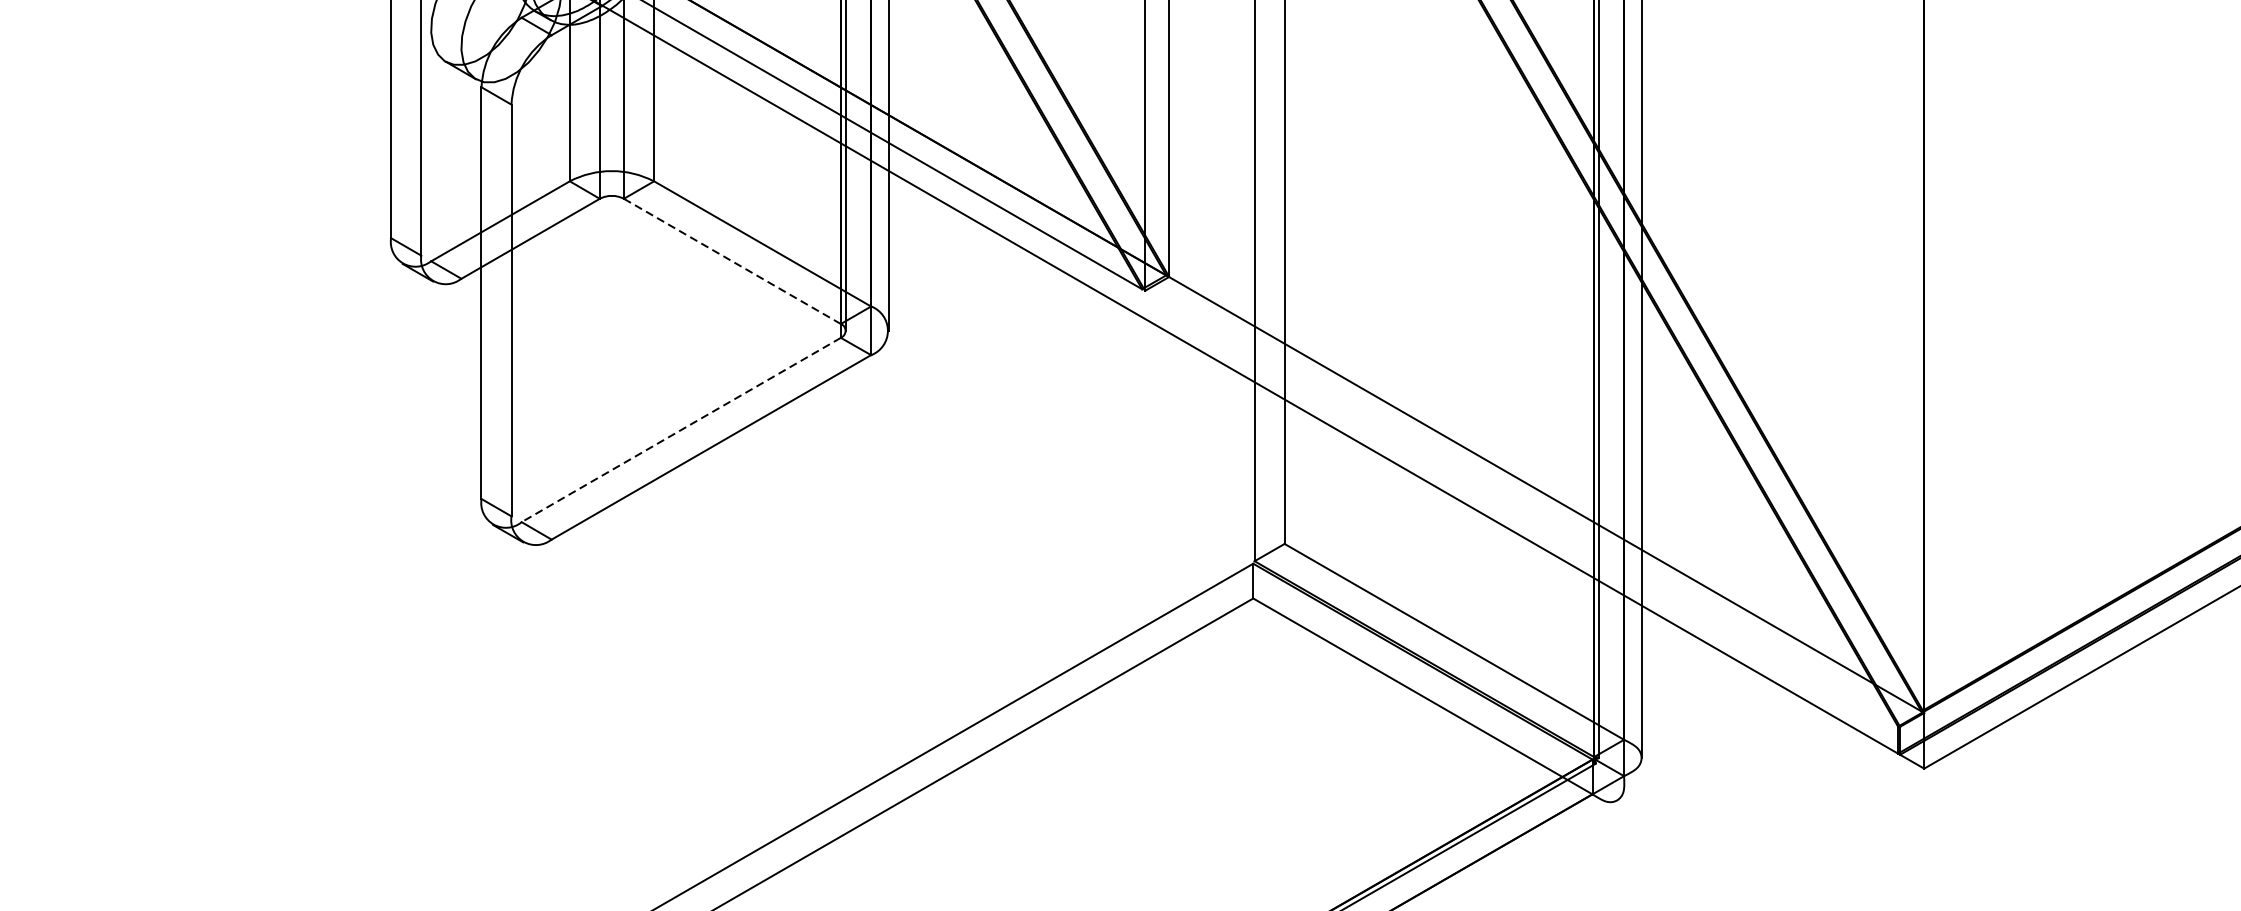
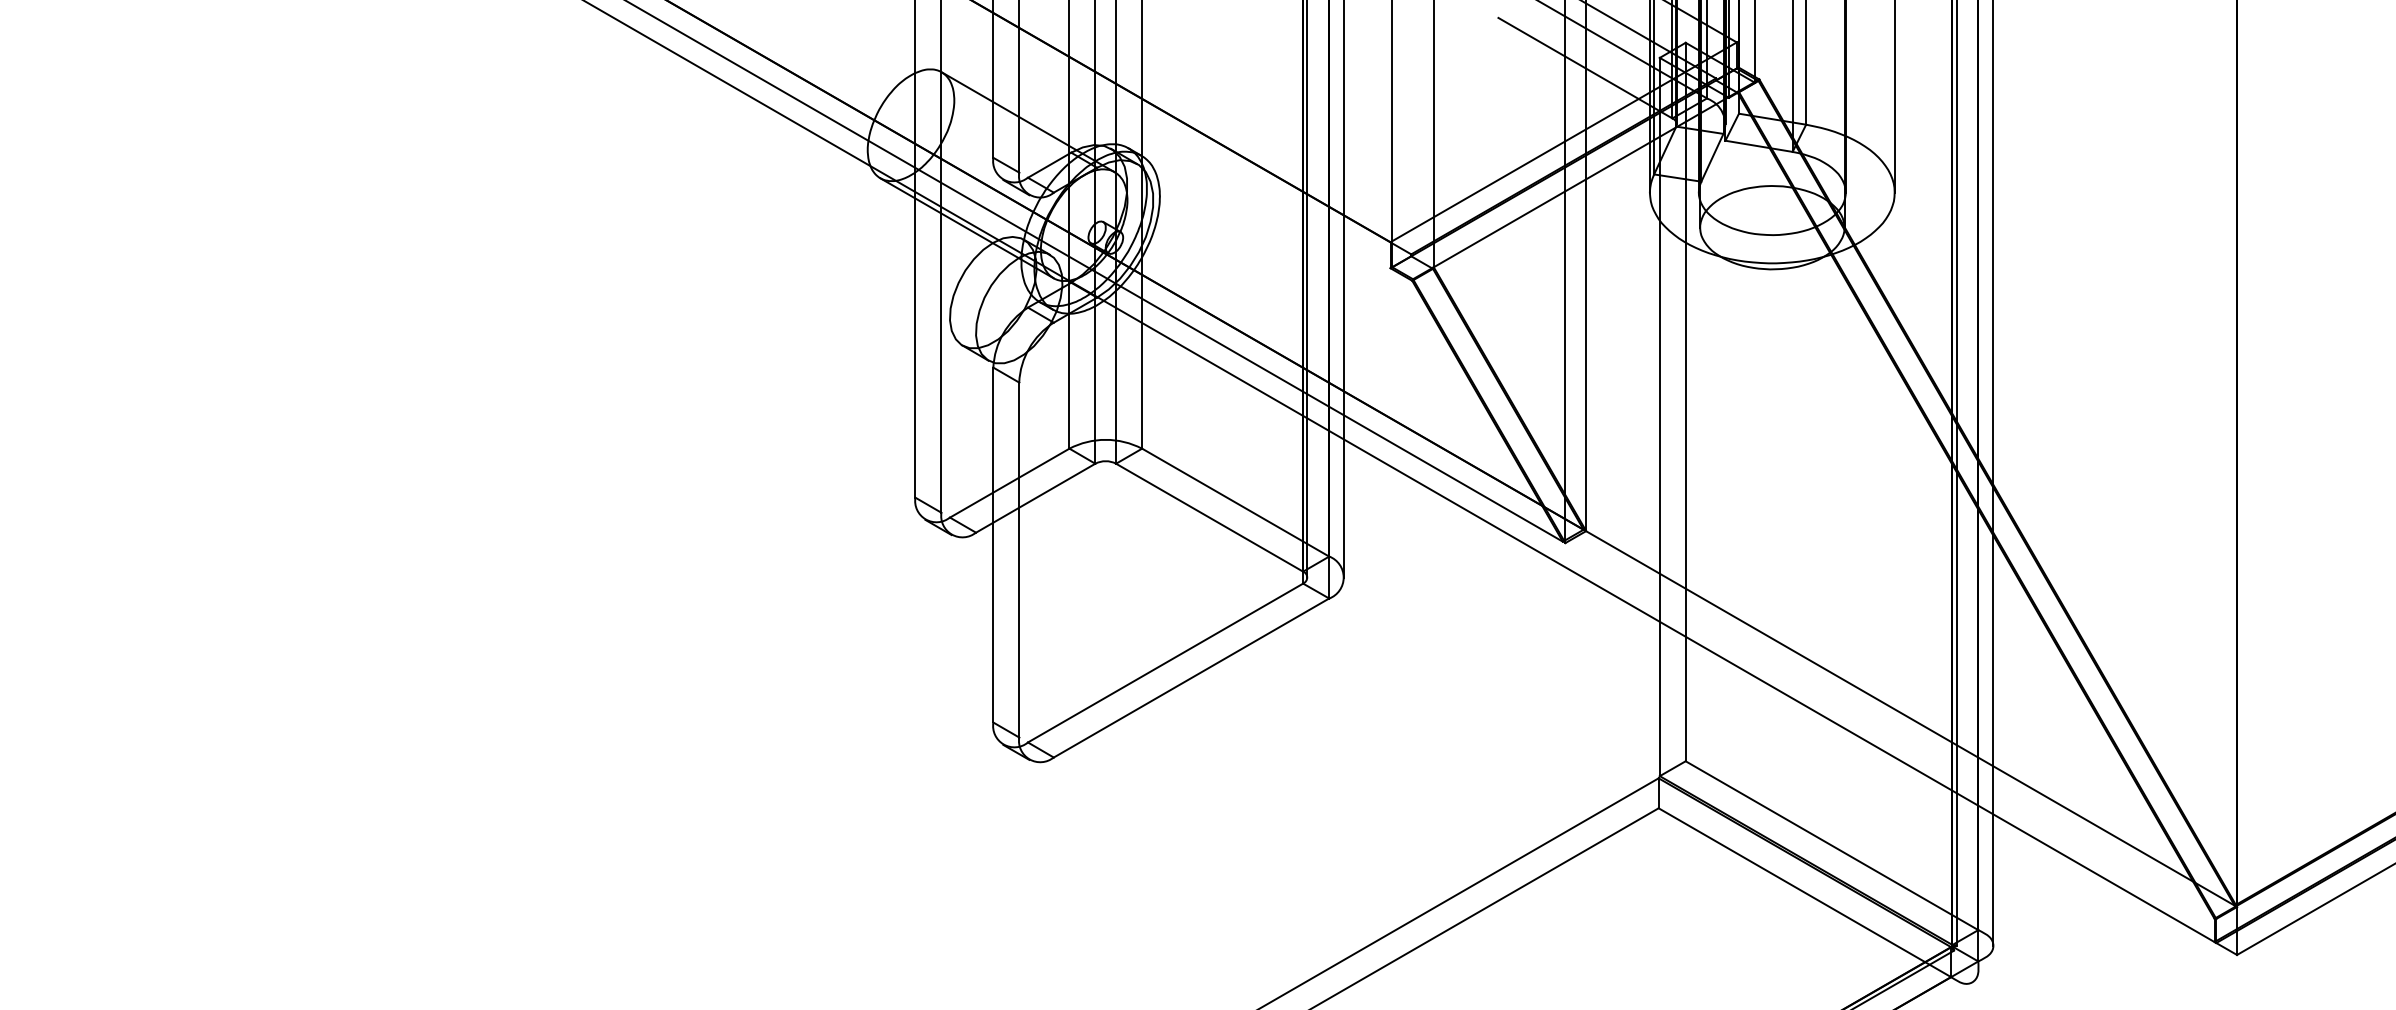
line: (732, 261) -> (1209, 517), dashed -> solid
line: (681, 430) -> (1165, 663), dashed -> solid

